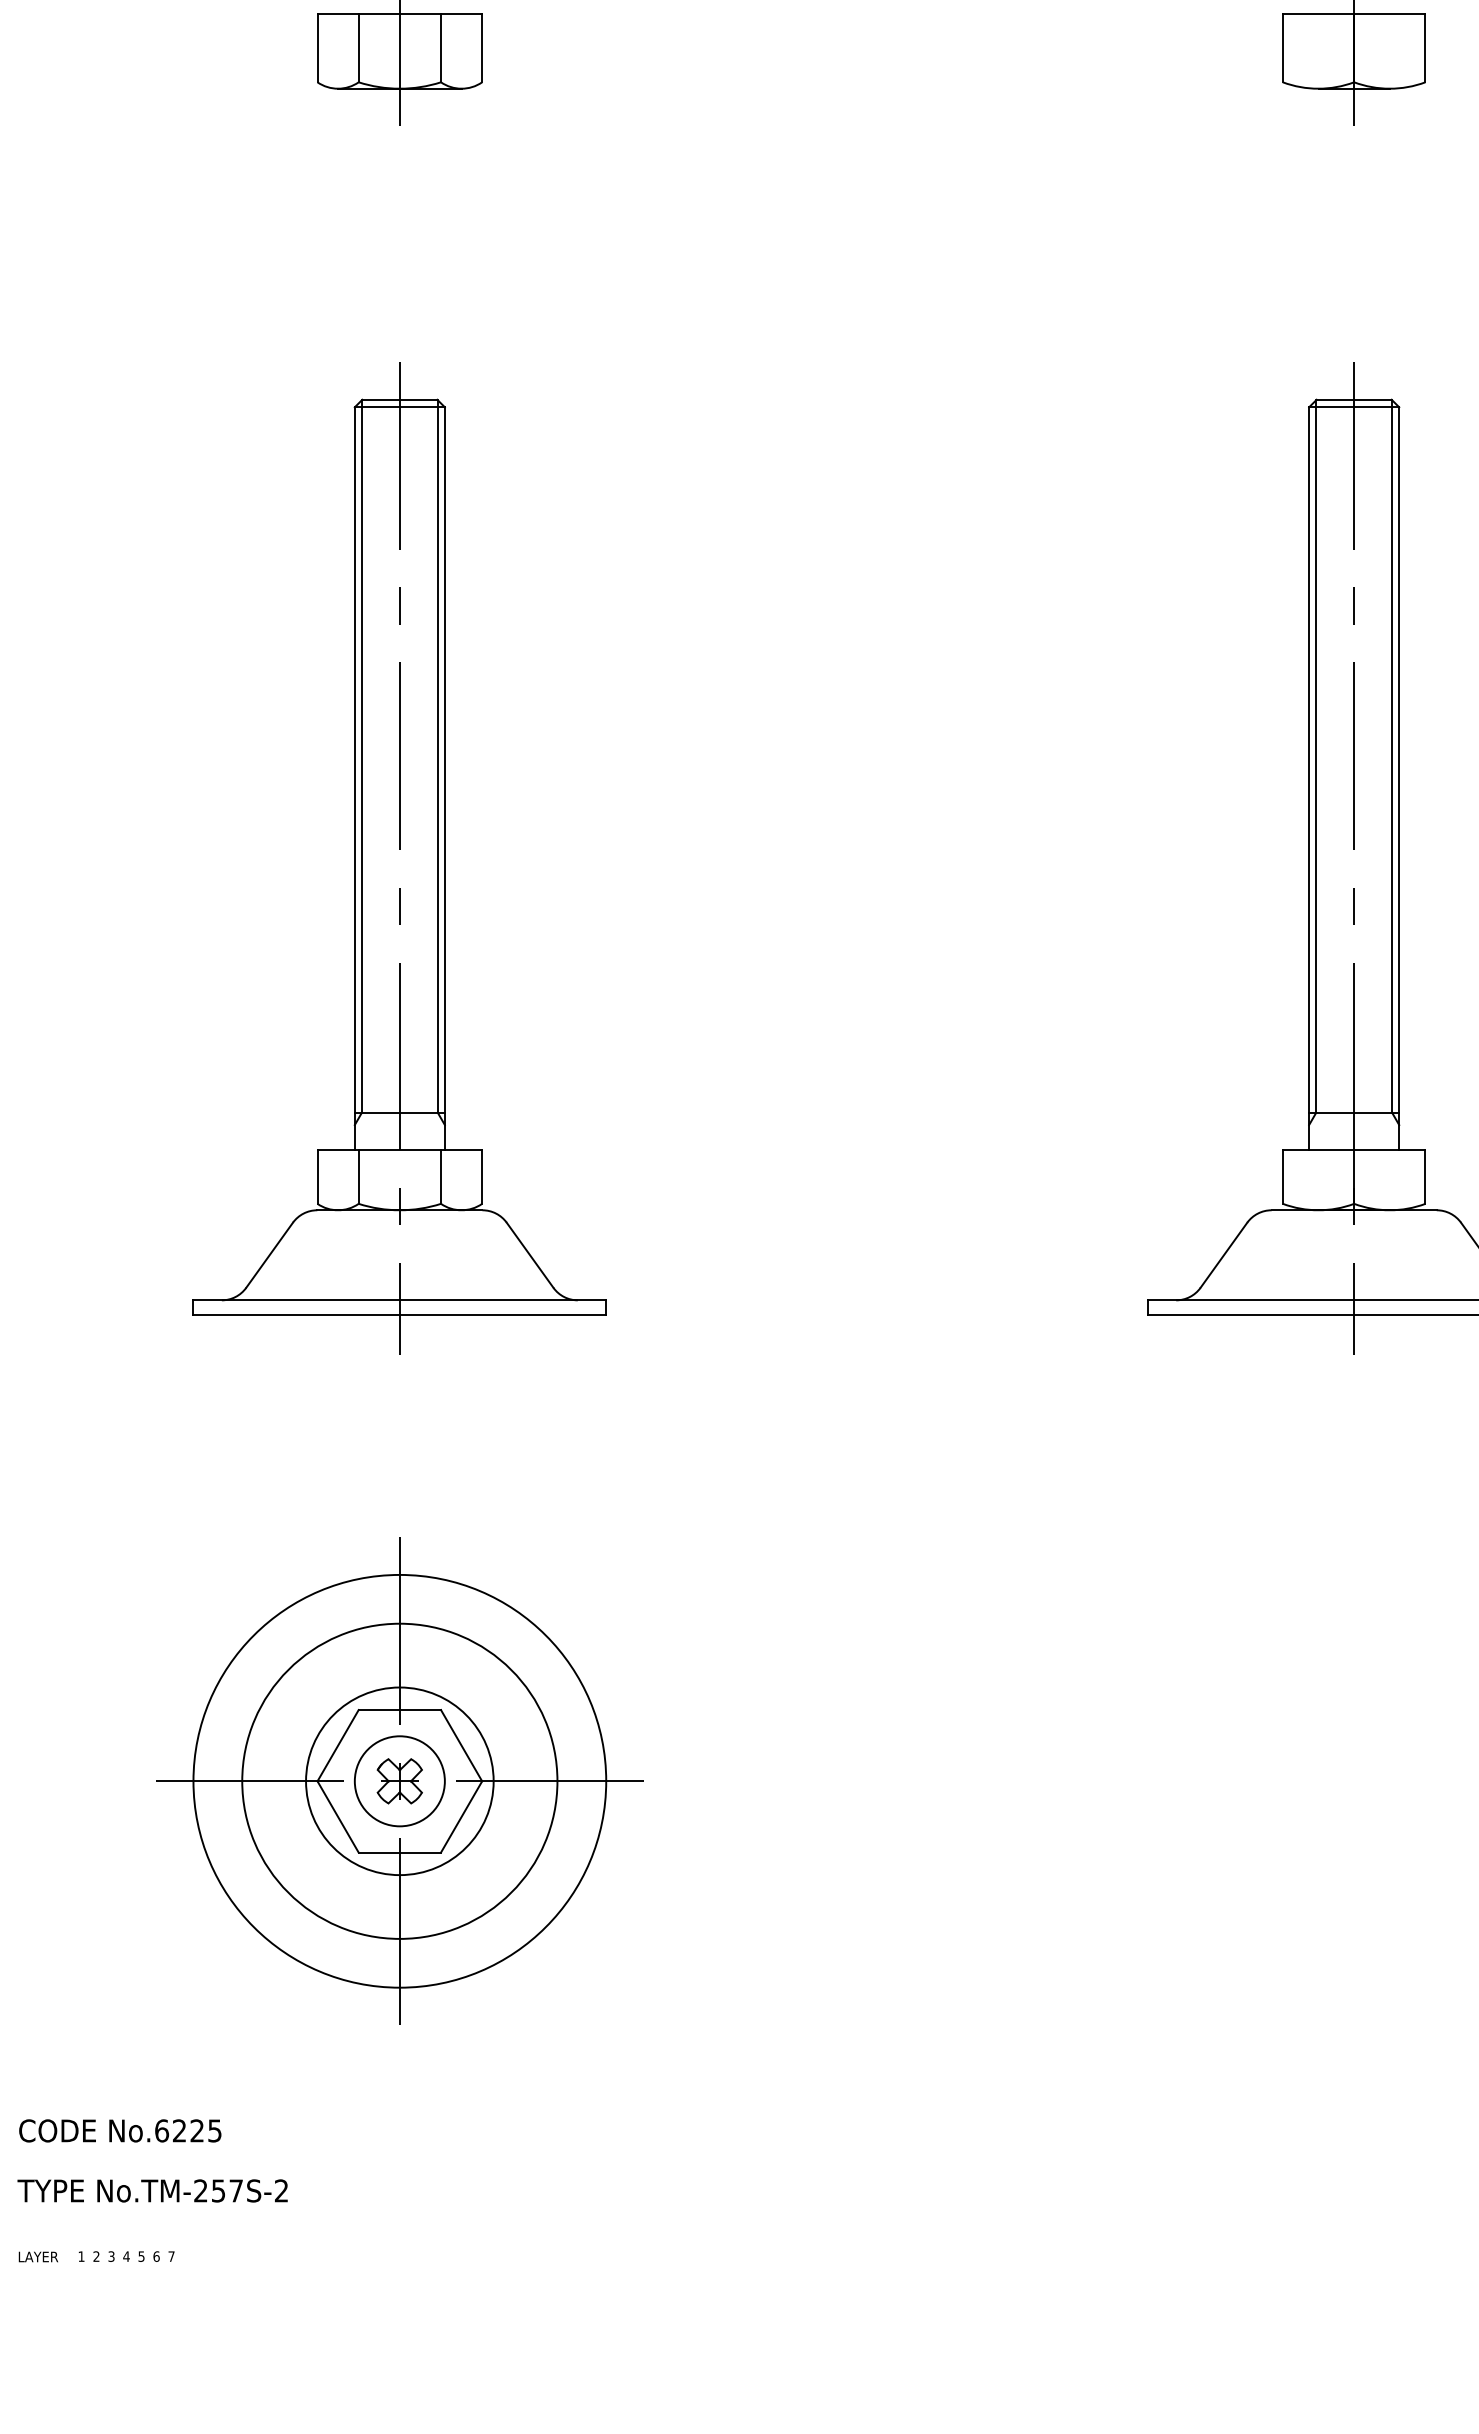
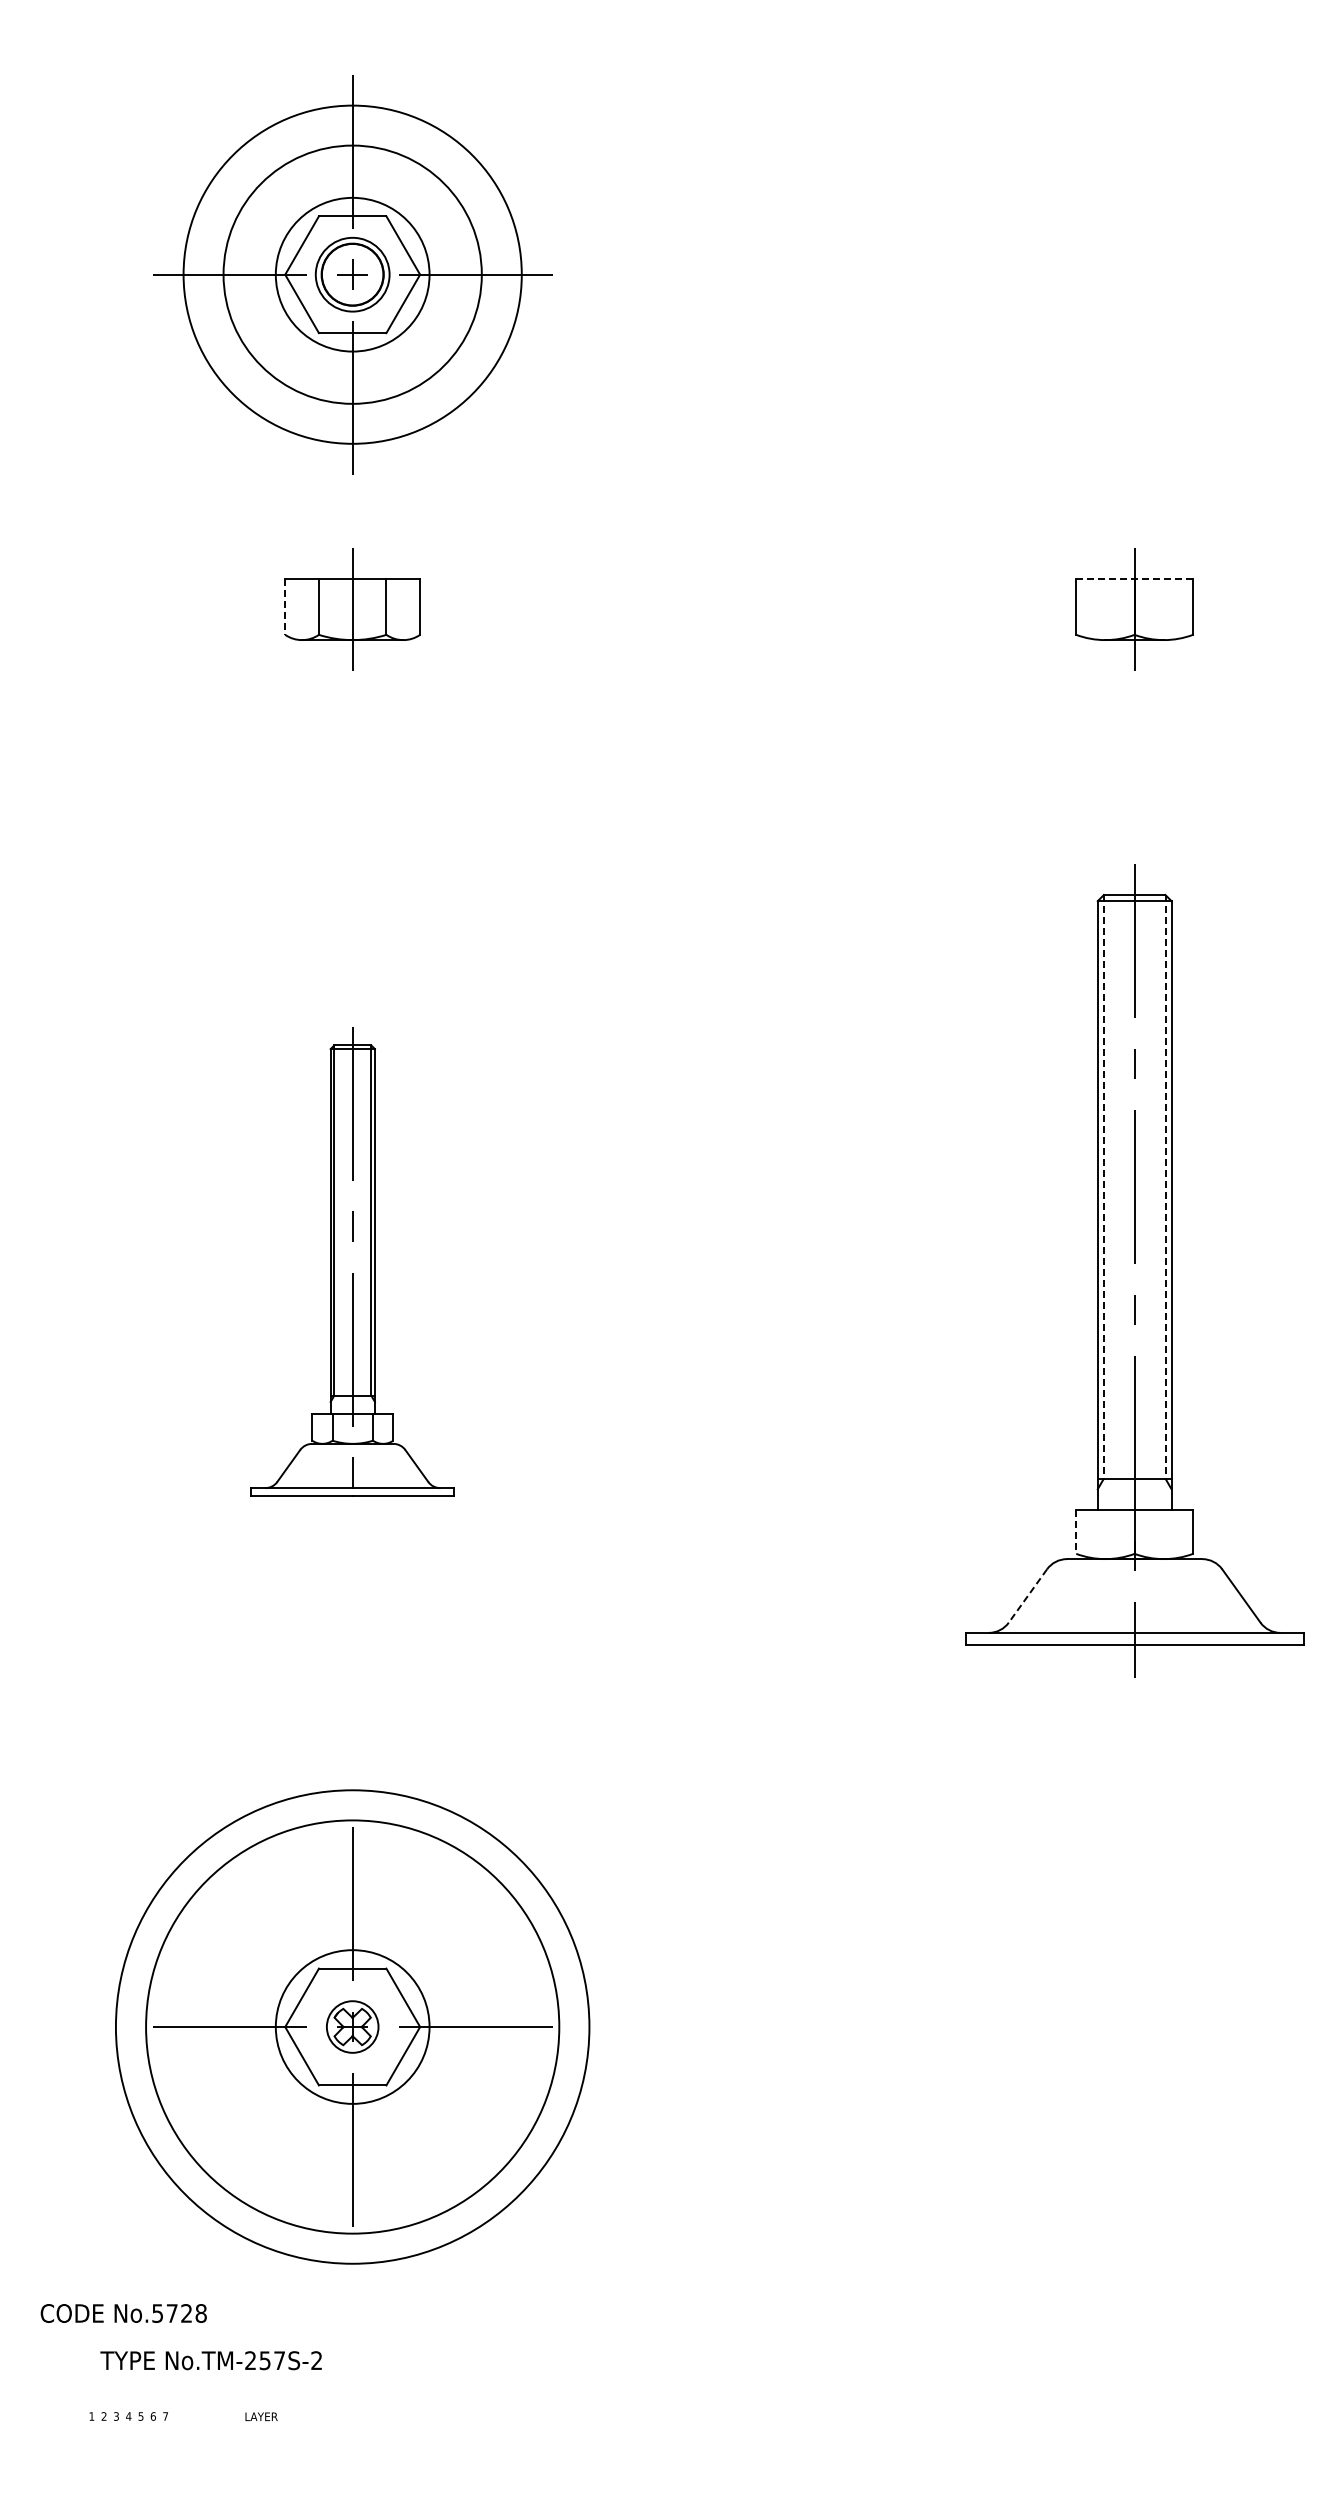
line: (1353, 13) -> (1134, 578), solid -> dashed
line: (317, 48) -> (285, 607), solid -> dashed
line: (1316, 756) -> (1103, 1187), solid -> dashed
line: (1391, 756) -> (1165, 1187), solid -> dashed
part: (399, 858) -> (352, 1270), size x0.6
line: (1283, 1176) -> (1076, 1531), solid -> dashed
line: (1223, 1255) -> (1027, 1596), solid -> dashed
circle: (399, 1780) -> (352, 2026), size x0.7
circle: (399, 1780) -> (352, 2026), size x1.4
circle: (399, 1780) -> (352, 2026), size x1.6
text: (188, 2130) -> (179, 2313), No.6225 -> No.5728
text: (151, 2190) -> (210, 2360), moved
text: (38, 2256) -> (261, 2416), moved

